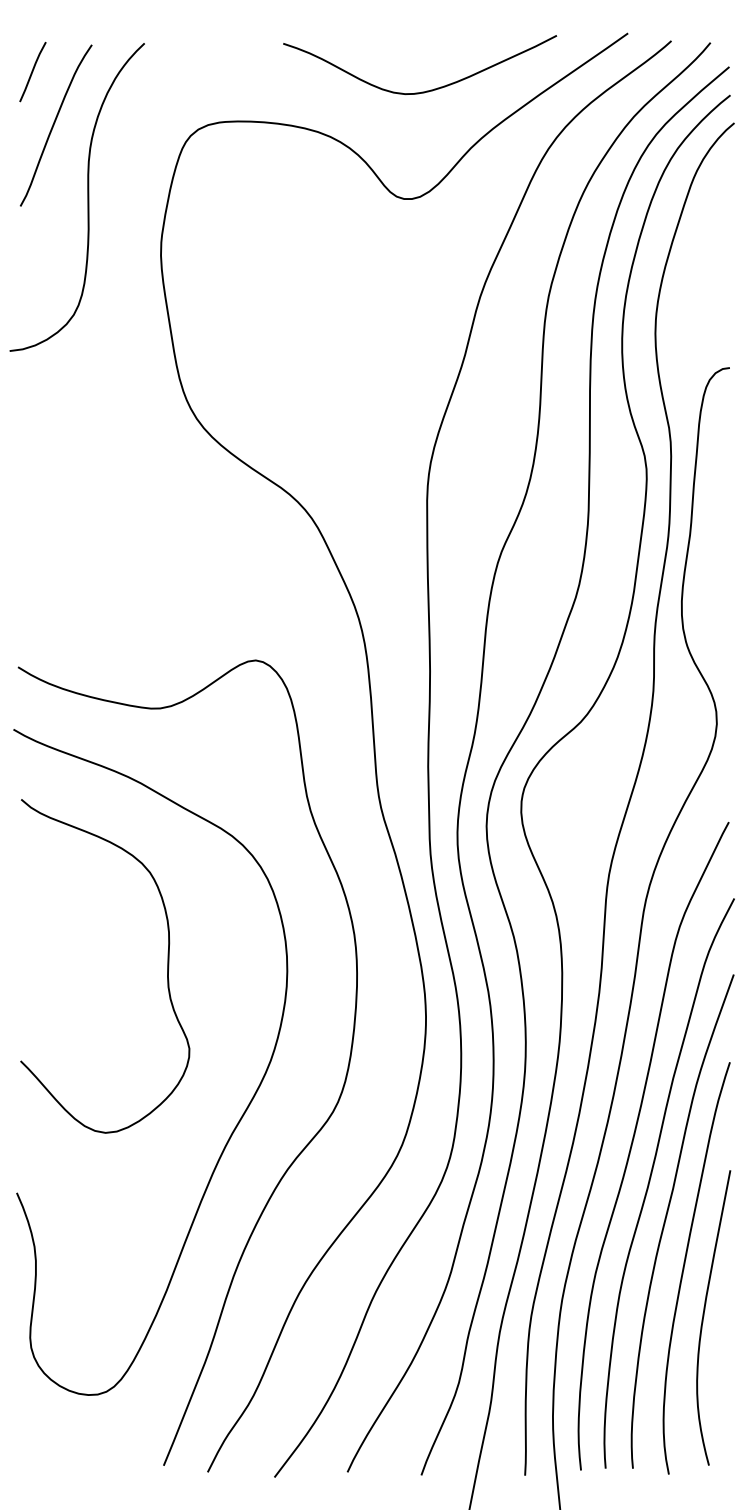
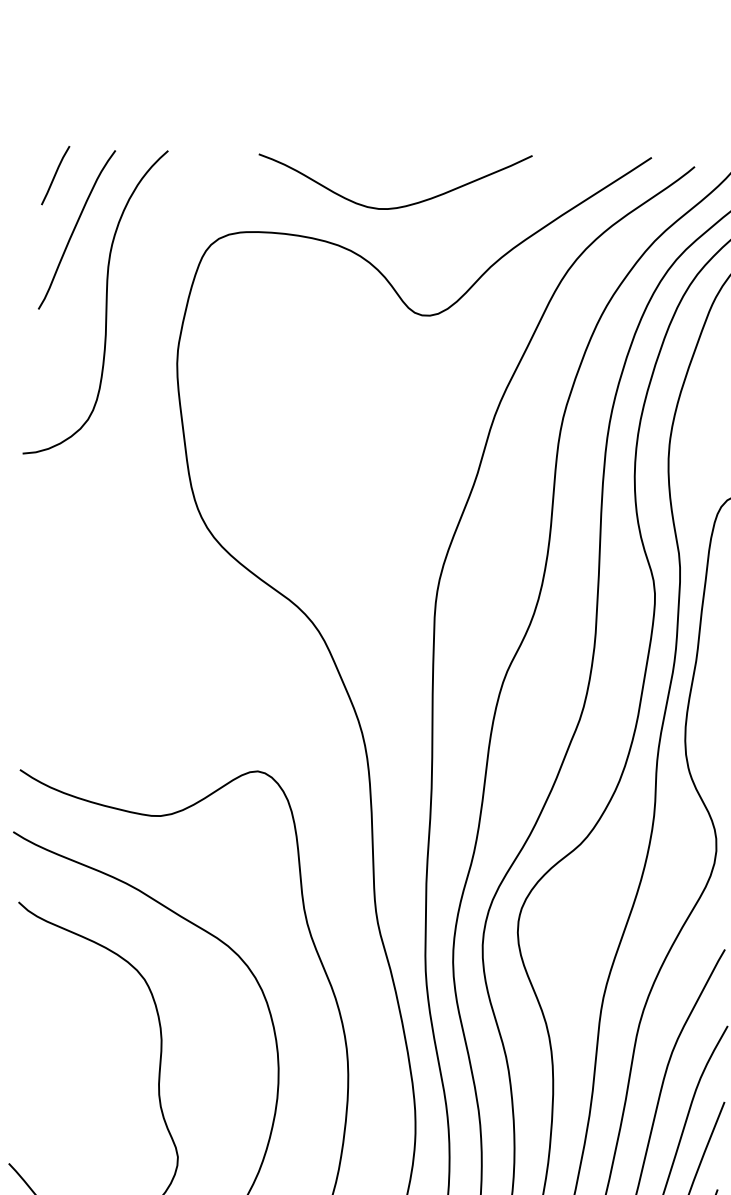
curve: (426, 90) -> (400, 206), moved

